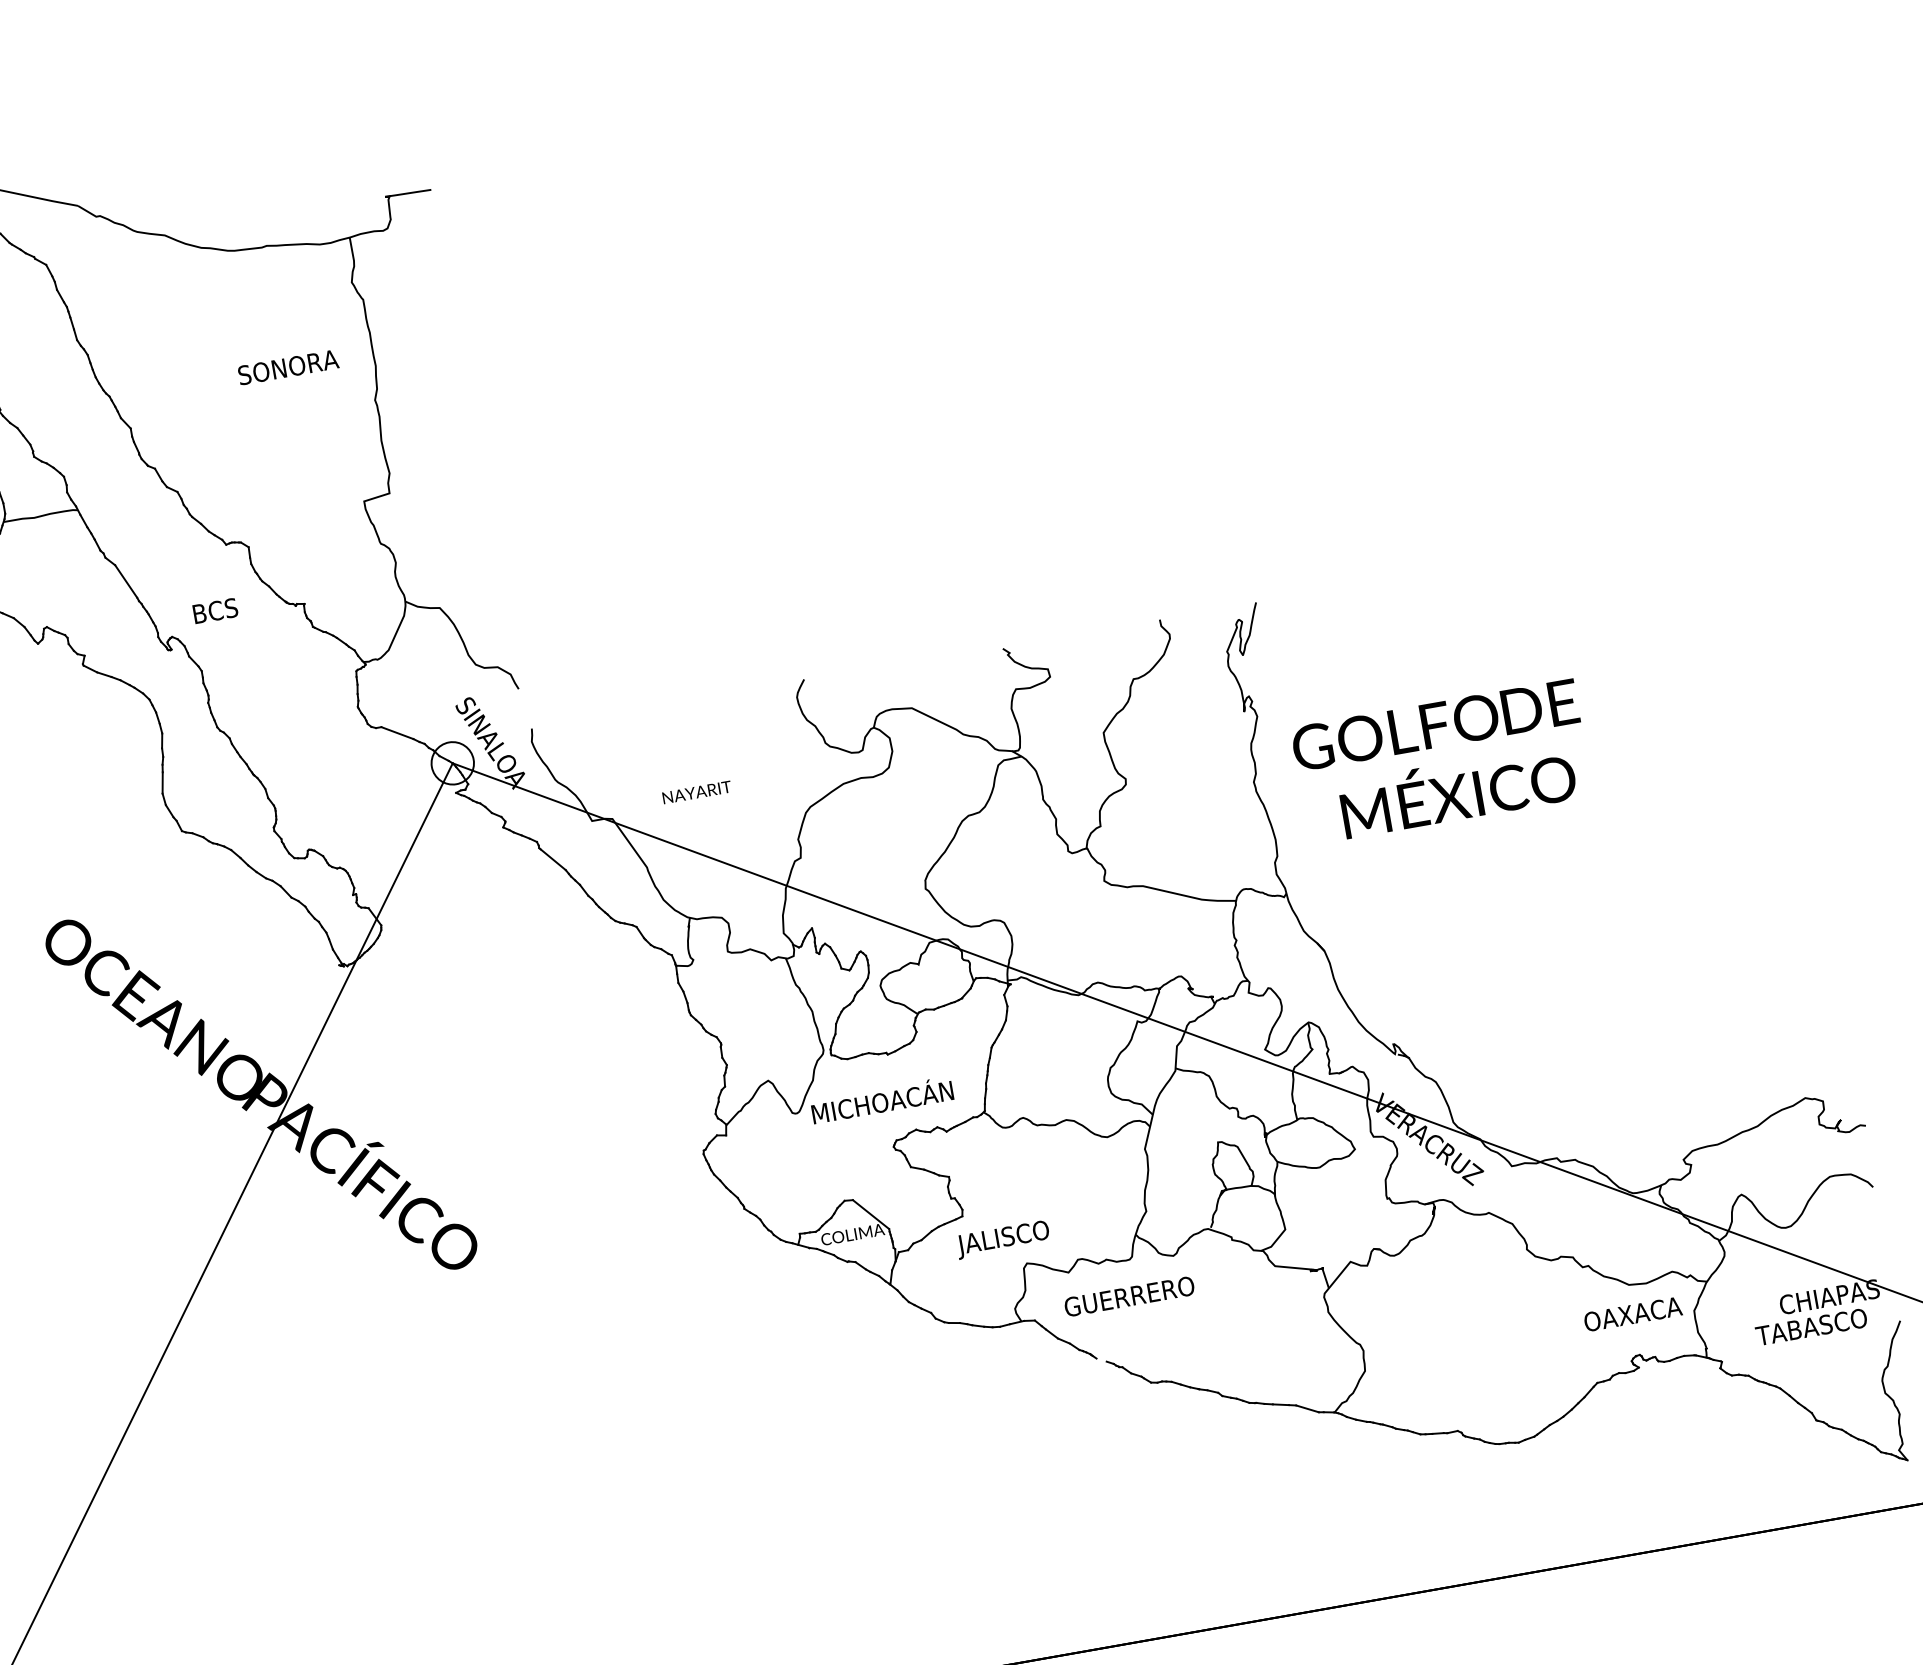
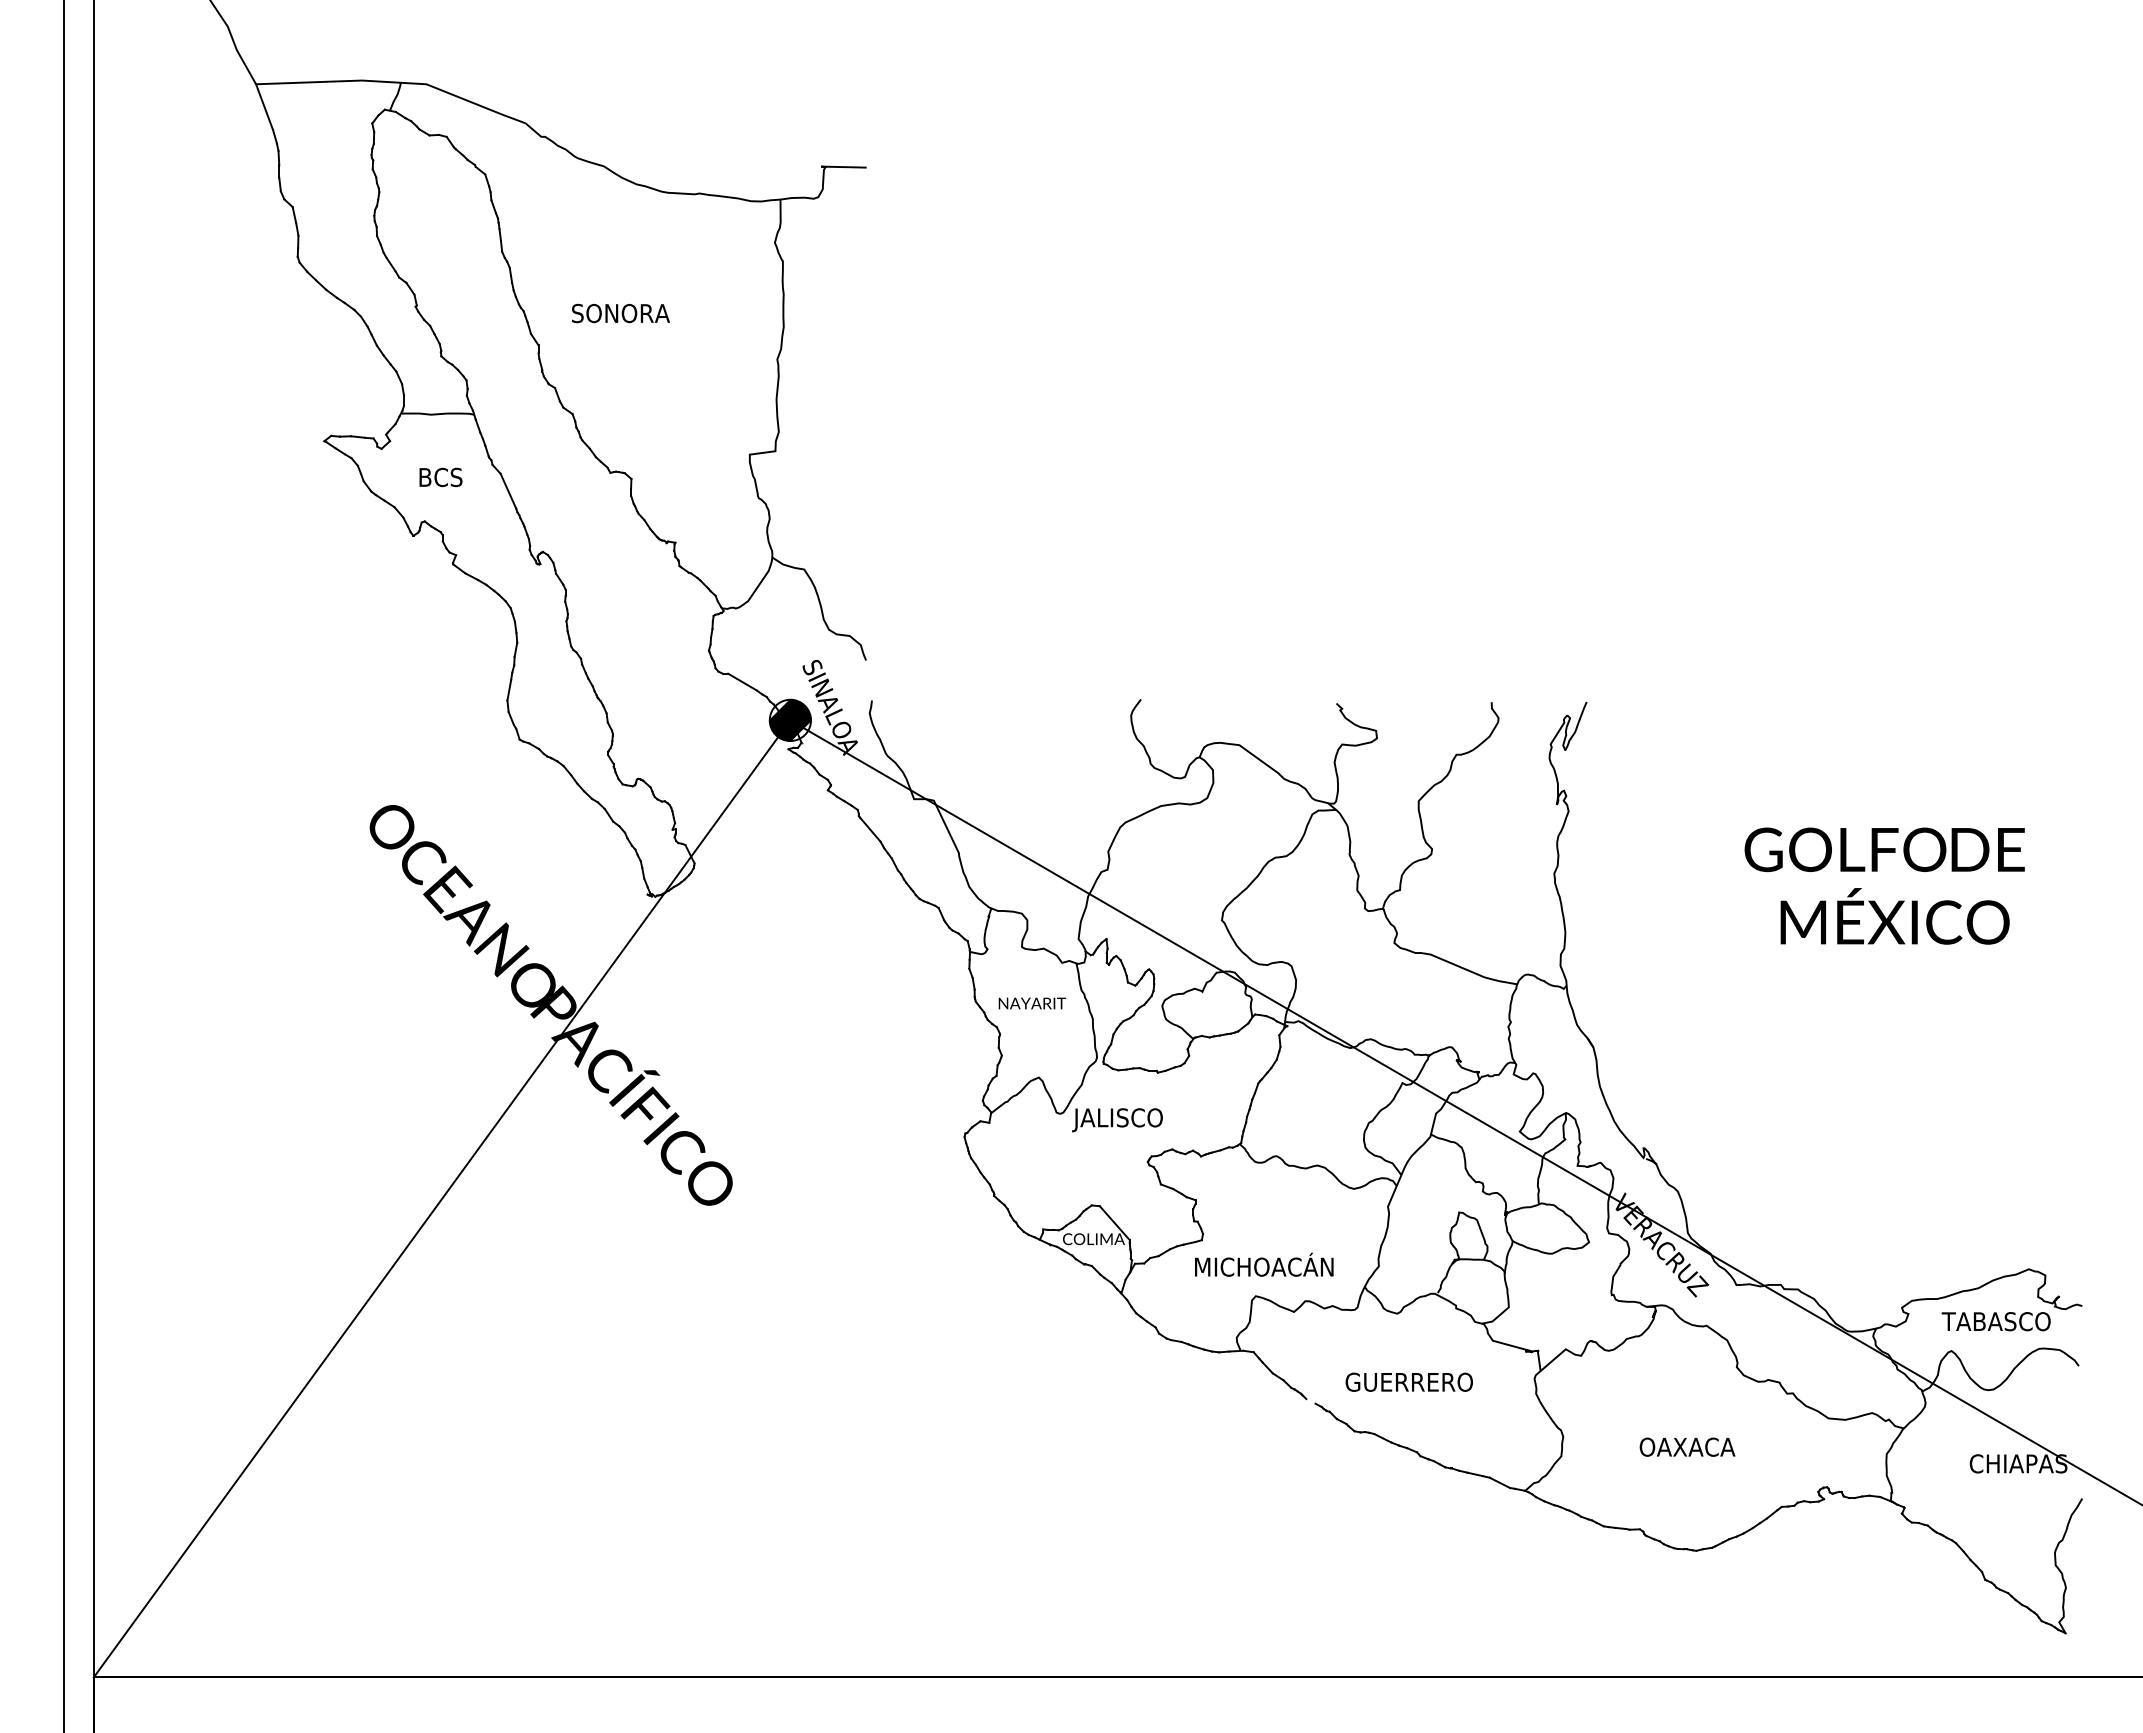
text: (288, 367) -> (620, 313), moved
text: (215, 611) -> (440, 477), moved
text: (1441, 761) -> (1884, 885), moved
hatch: (452, 763) -> (790, 720), added
text: (697, 792) -> (1032, 1003), moved
text: (881, 1102) -> (1143, 1117), MICHOACÁN -> JALISCO
text: (1028, 1232) -> (1262, 1266), JALISCO -> MICHOACÁN
text: (1128, 1295) -> (1408, 1381), moved
text: (1632, 1313) -> (1687, 1446), moved
text: (1810, 1327) -> (1995, 1321), moved

